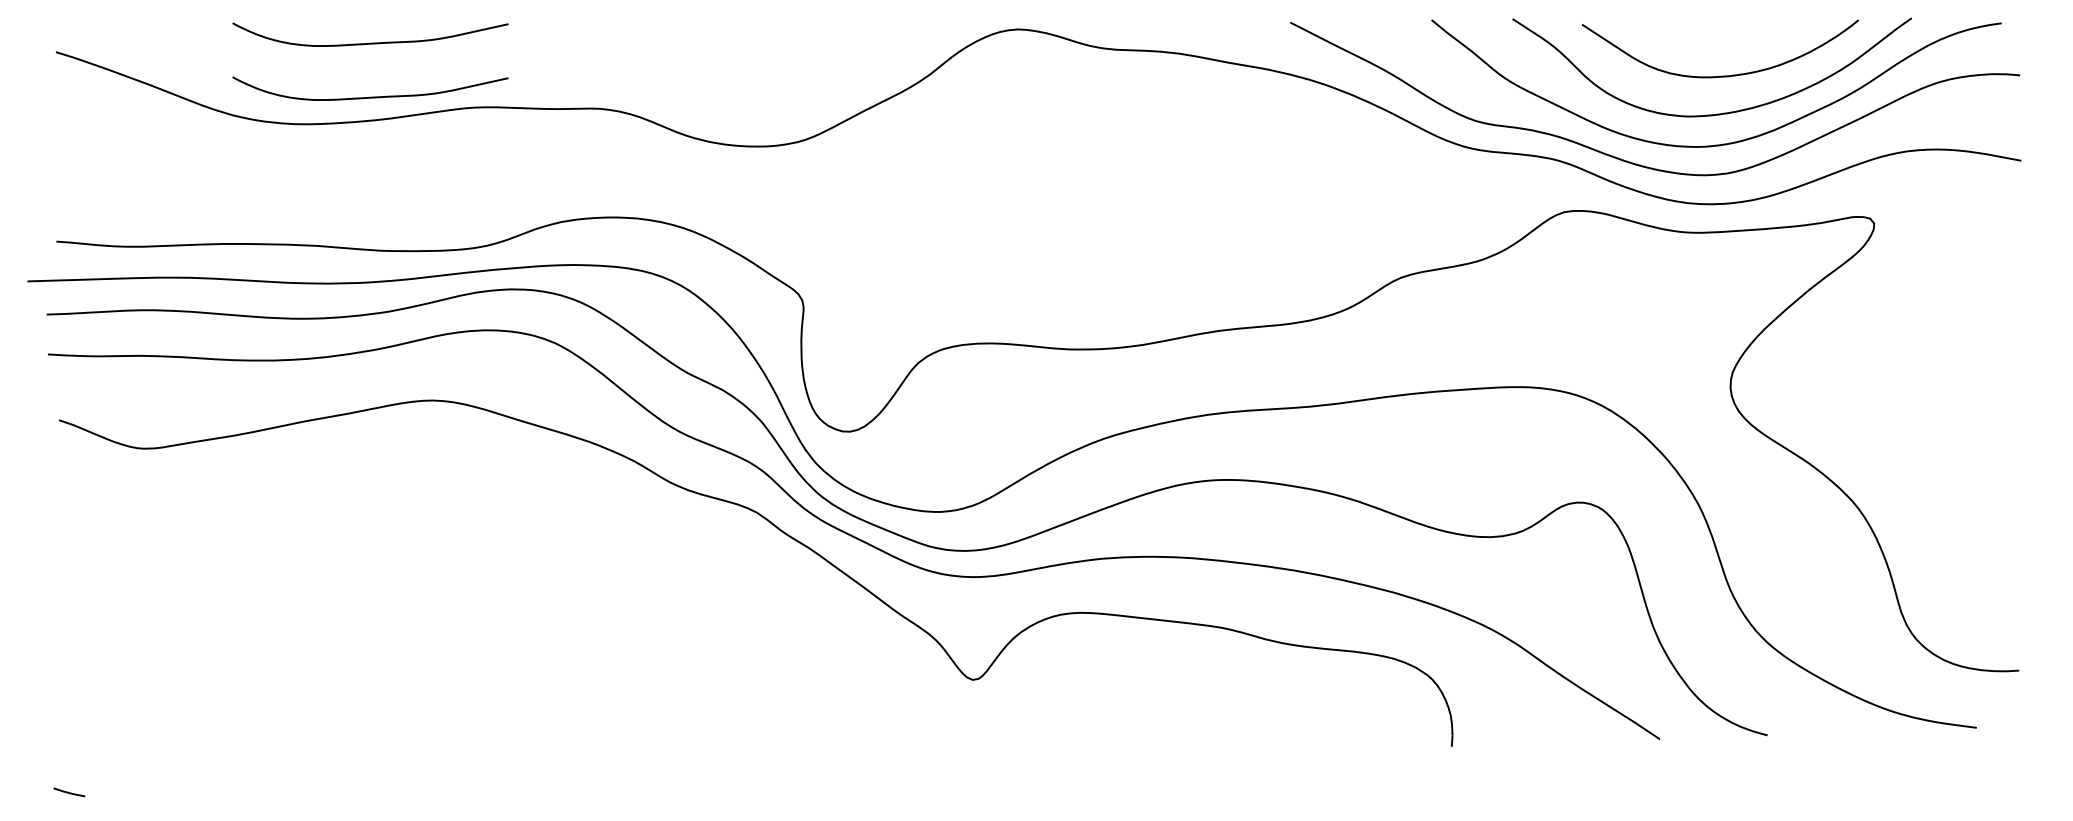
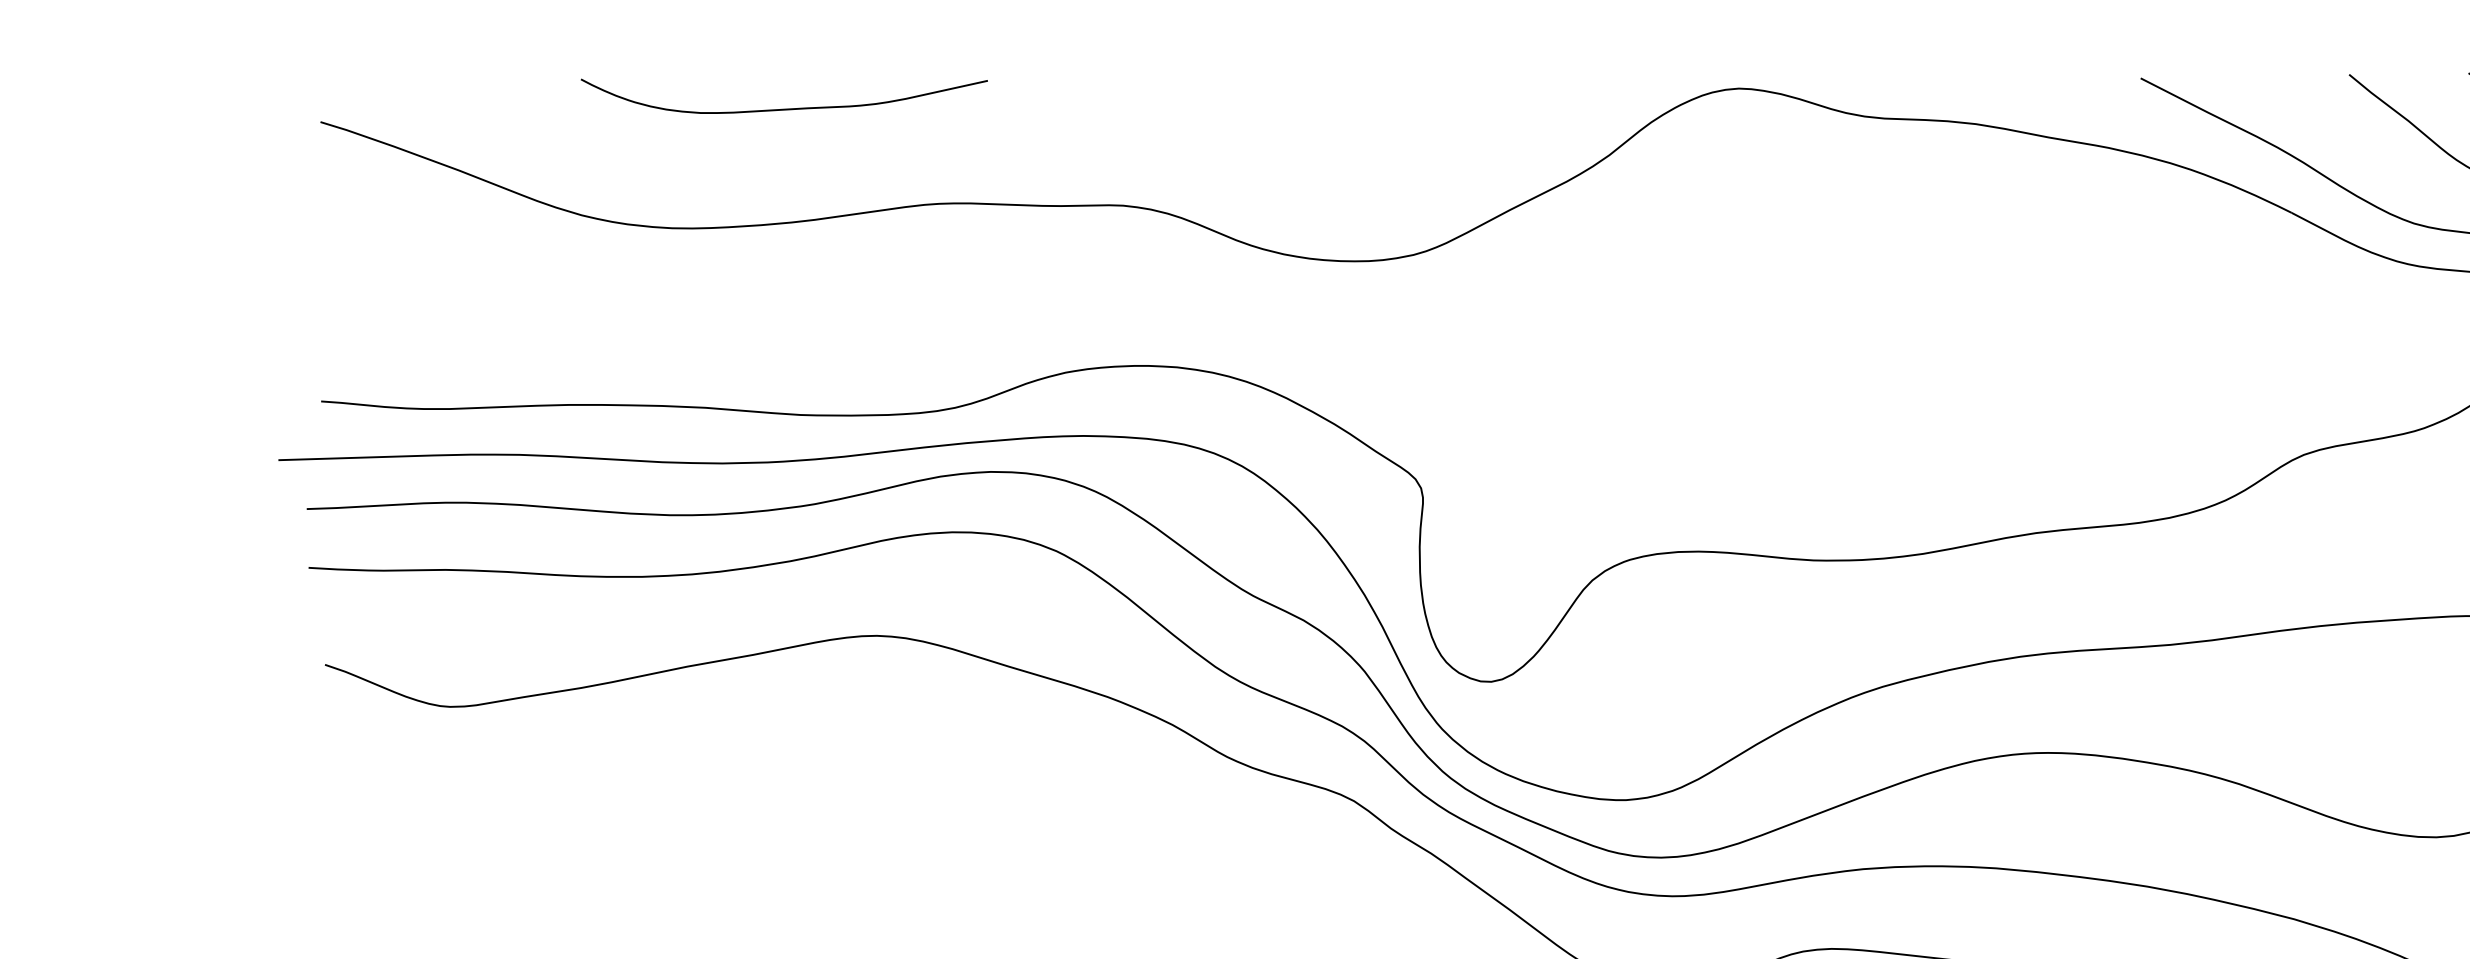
curve: (370, 96) -> (784, 187), removed

